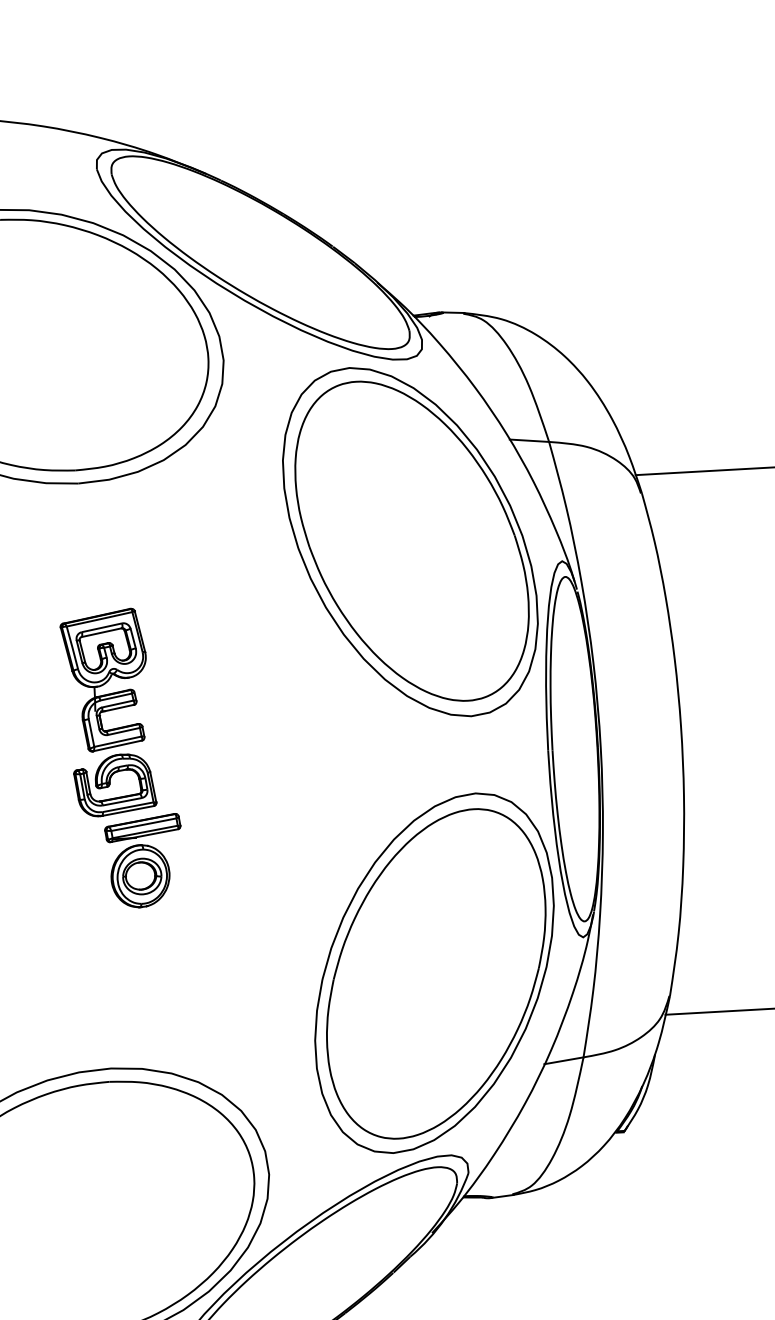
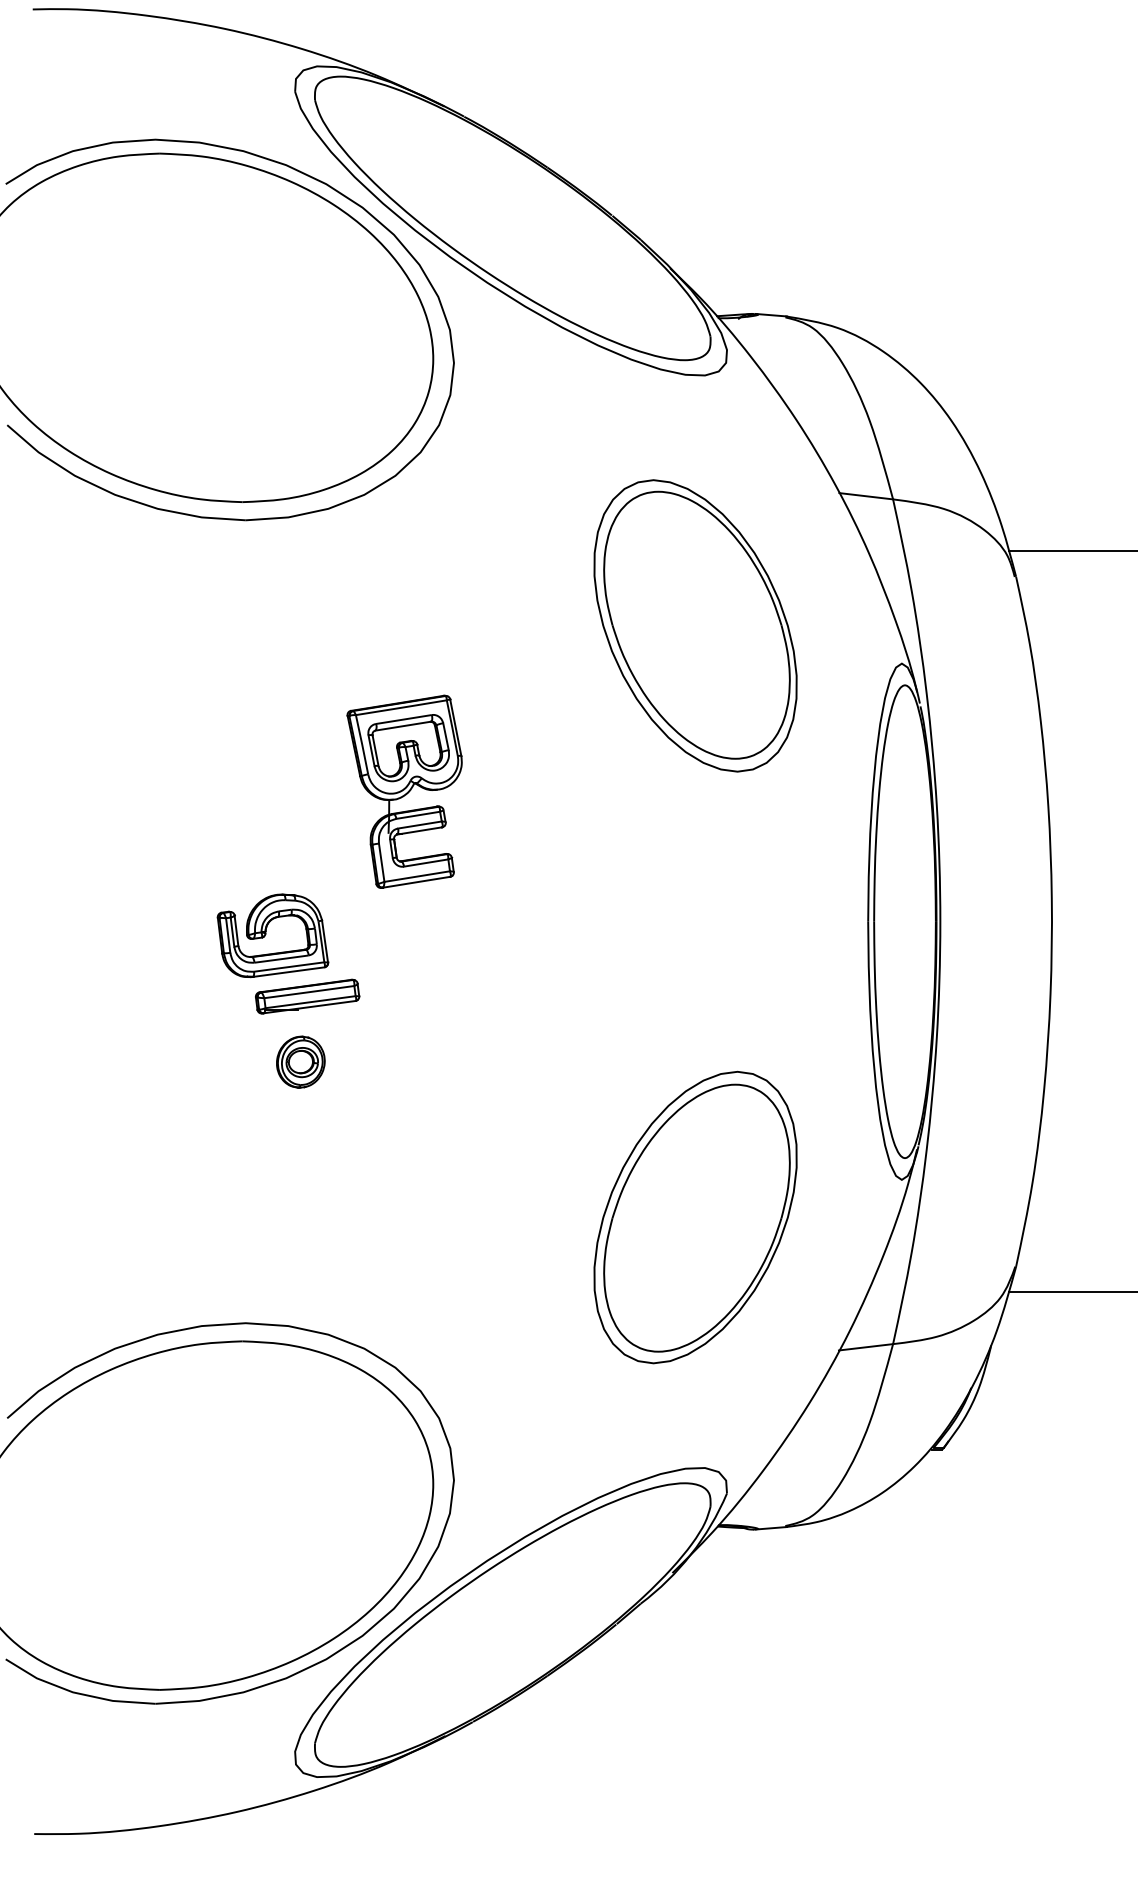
part: (410, 541) -> (695, 625), size x0.6
part: (105, 680) -> (404, 791), moved
part: (140, 875) -> (300, 1061), size x0.6
part: (434, 973) -> (695, 1217), size x0.6

